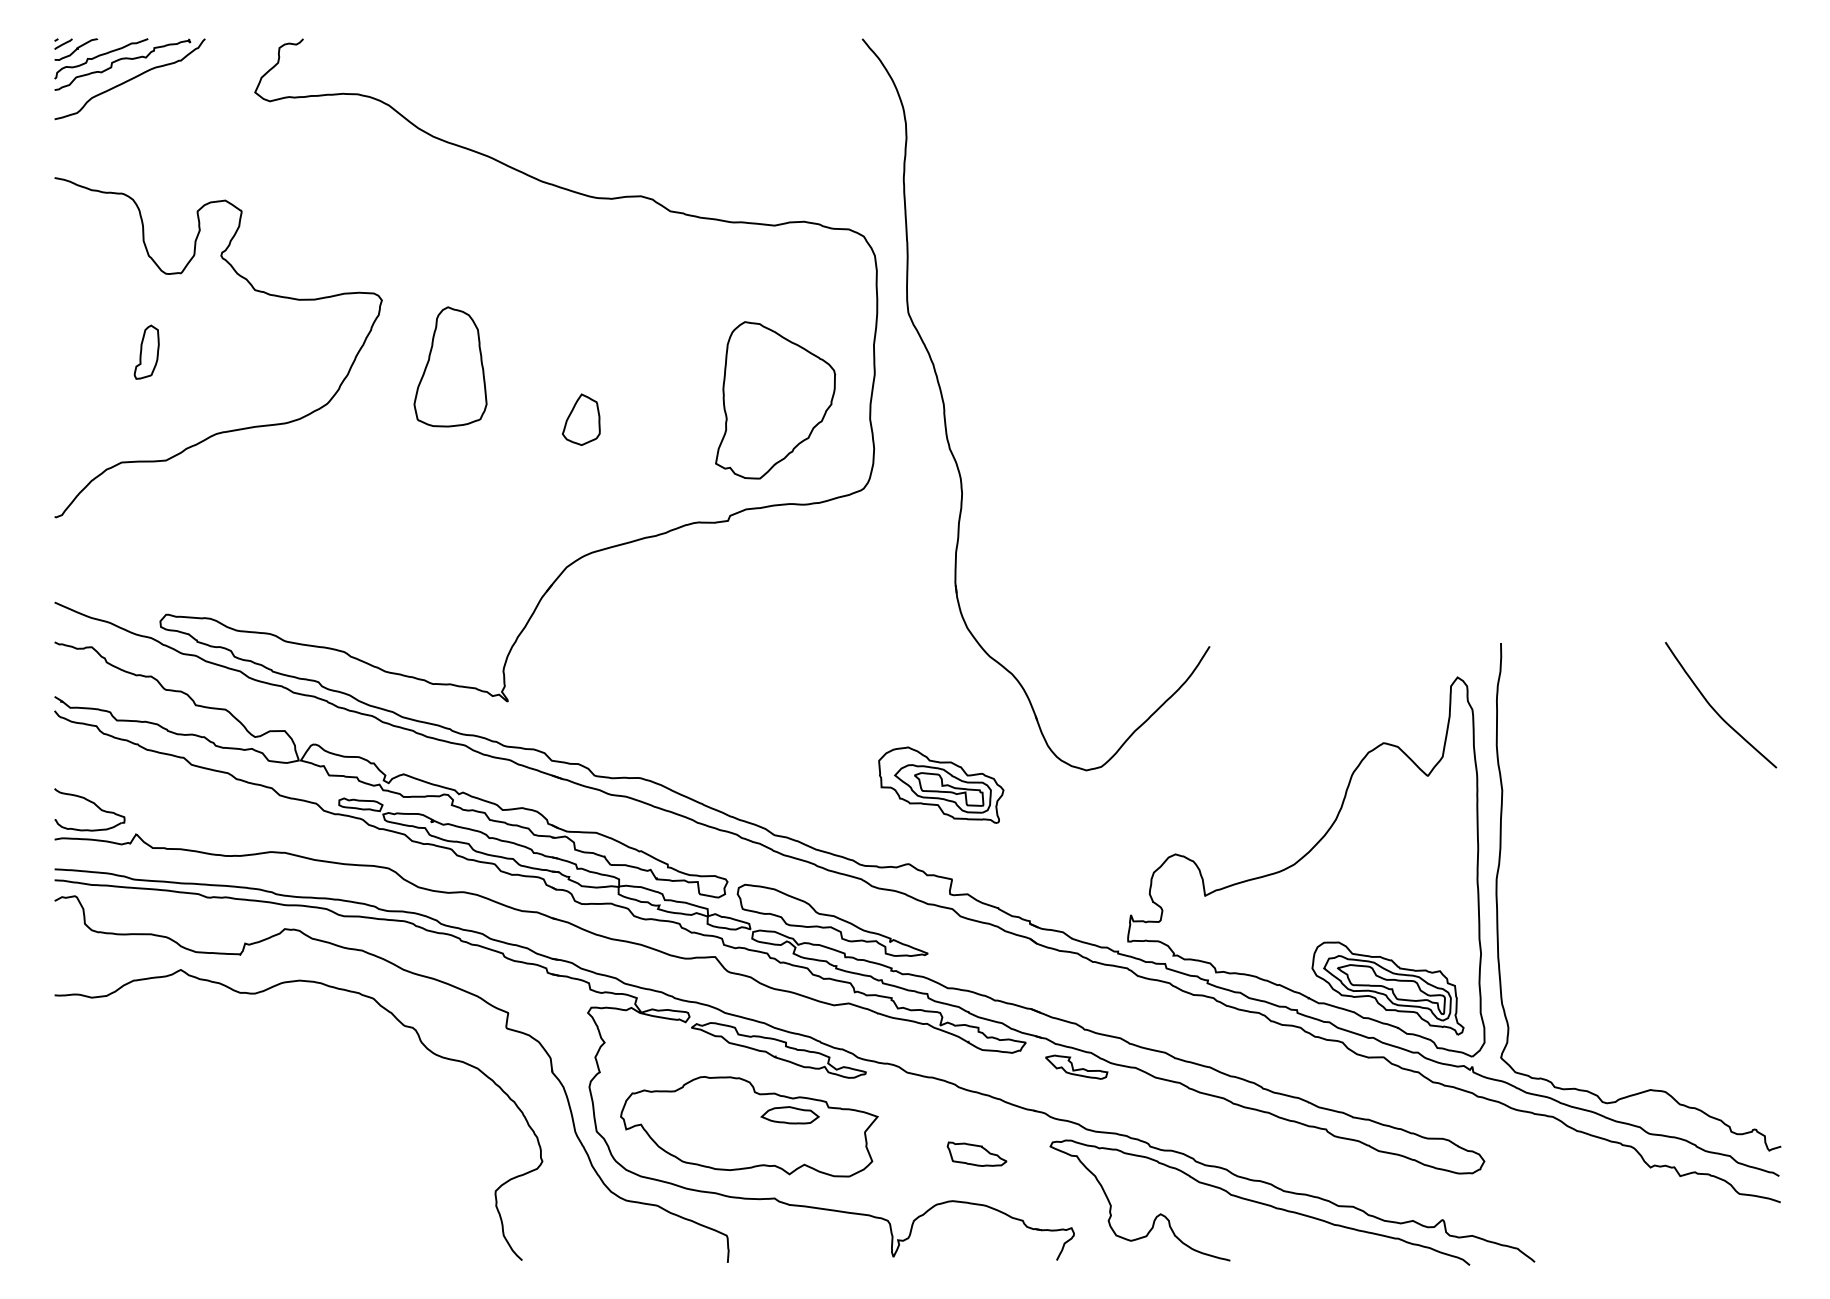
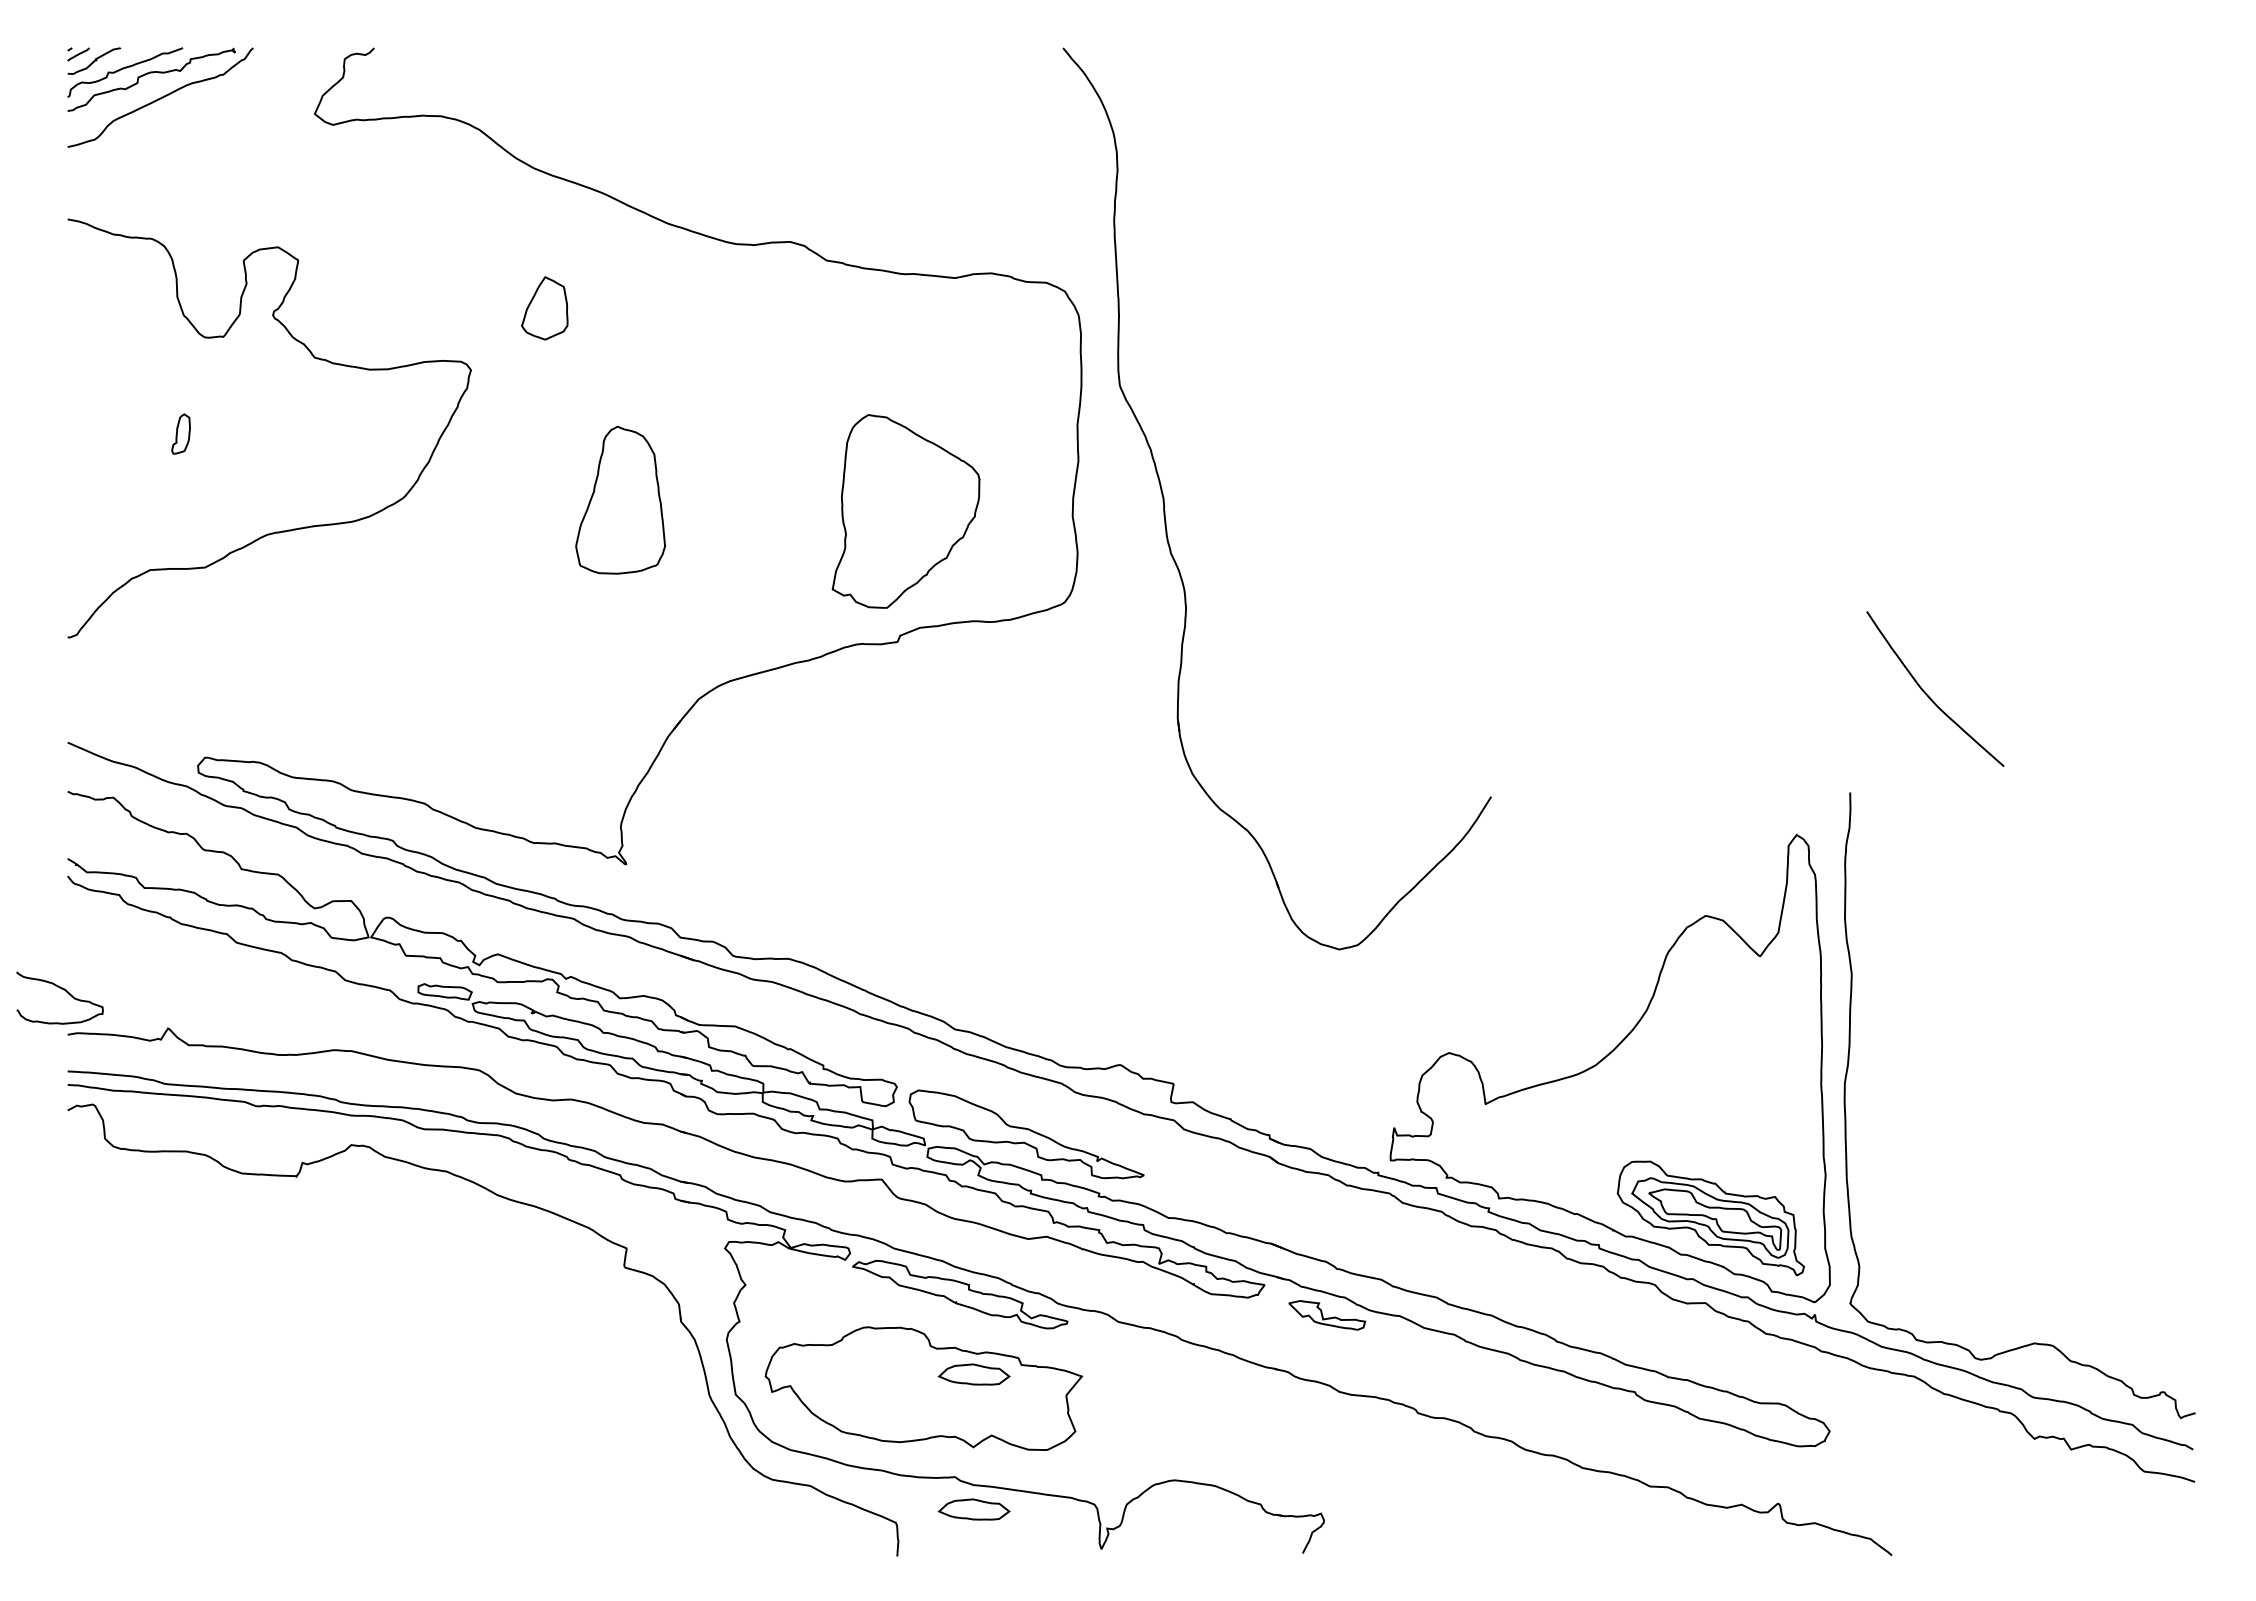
part: (146, 351) -> (180, 433), size x0.6
part: (450, 366) -> (620, 499), moved
part: (775, 400) -> (905, 511), moved
part: (581, 419) -> (544, 308), moved
curve: (1713, 707) -> (1926, 692), moved
part: (940, 785) -> (1159, 967), removed
part: (92, 803) -> (63, 990), moved
curve: (261, 992) -> (322, 1223), removed
part: (977, 1154) -> (1204, 1422), removed
curve: (1260, 1202) -> (1553, 1481), removed
part: (789, 1224) -> (973, 1509), added

